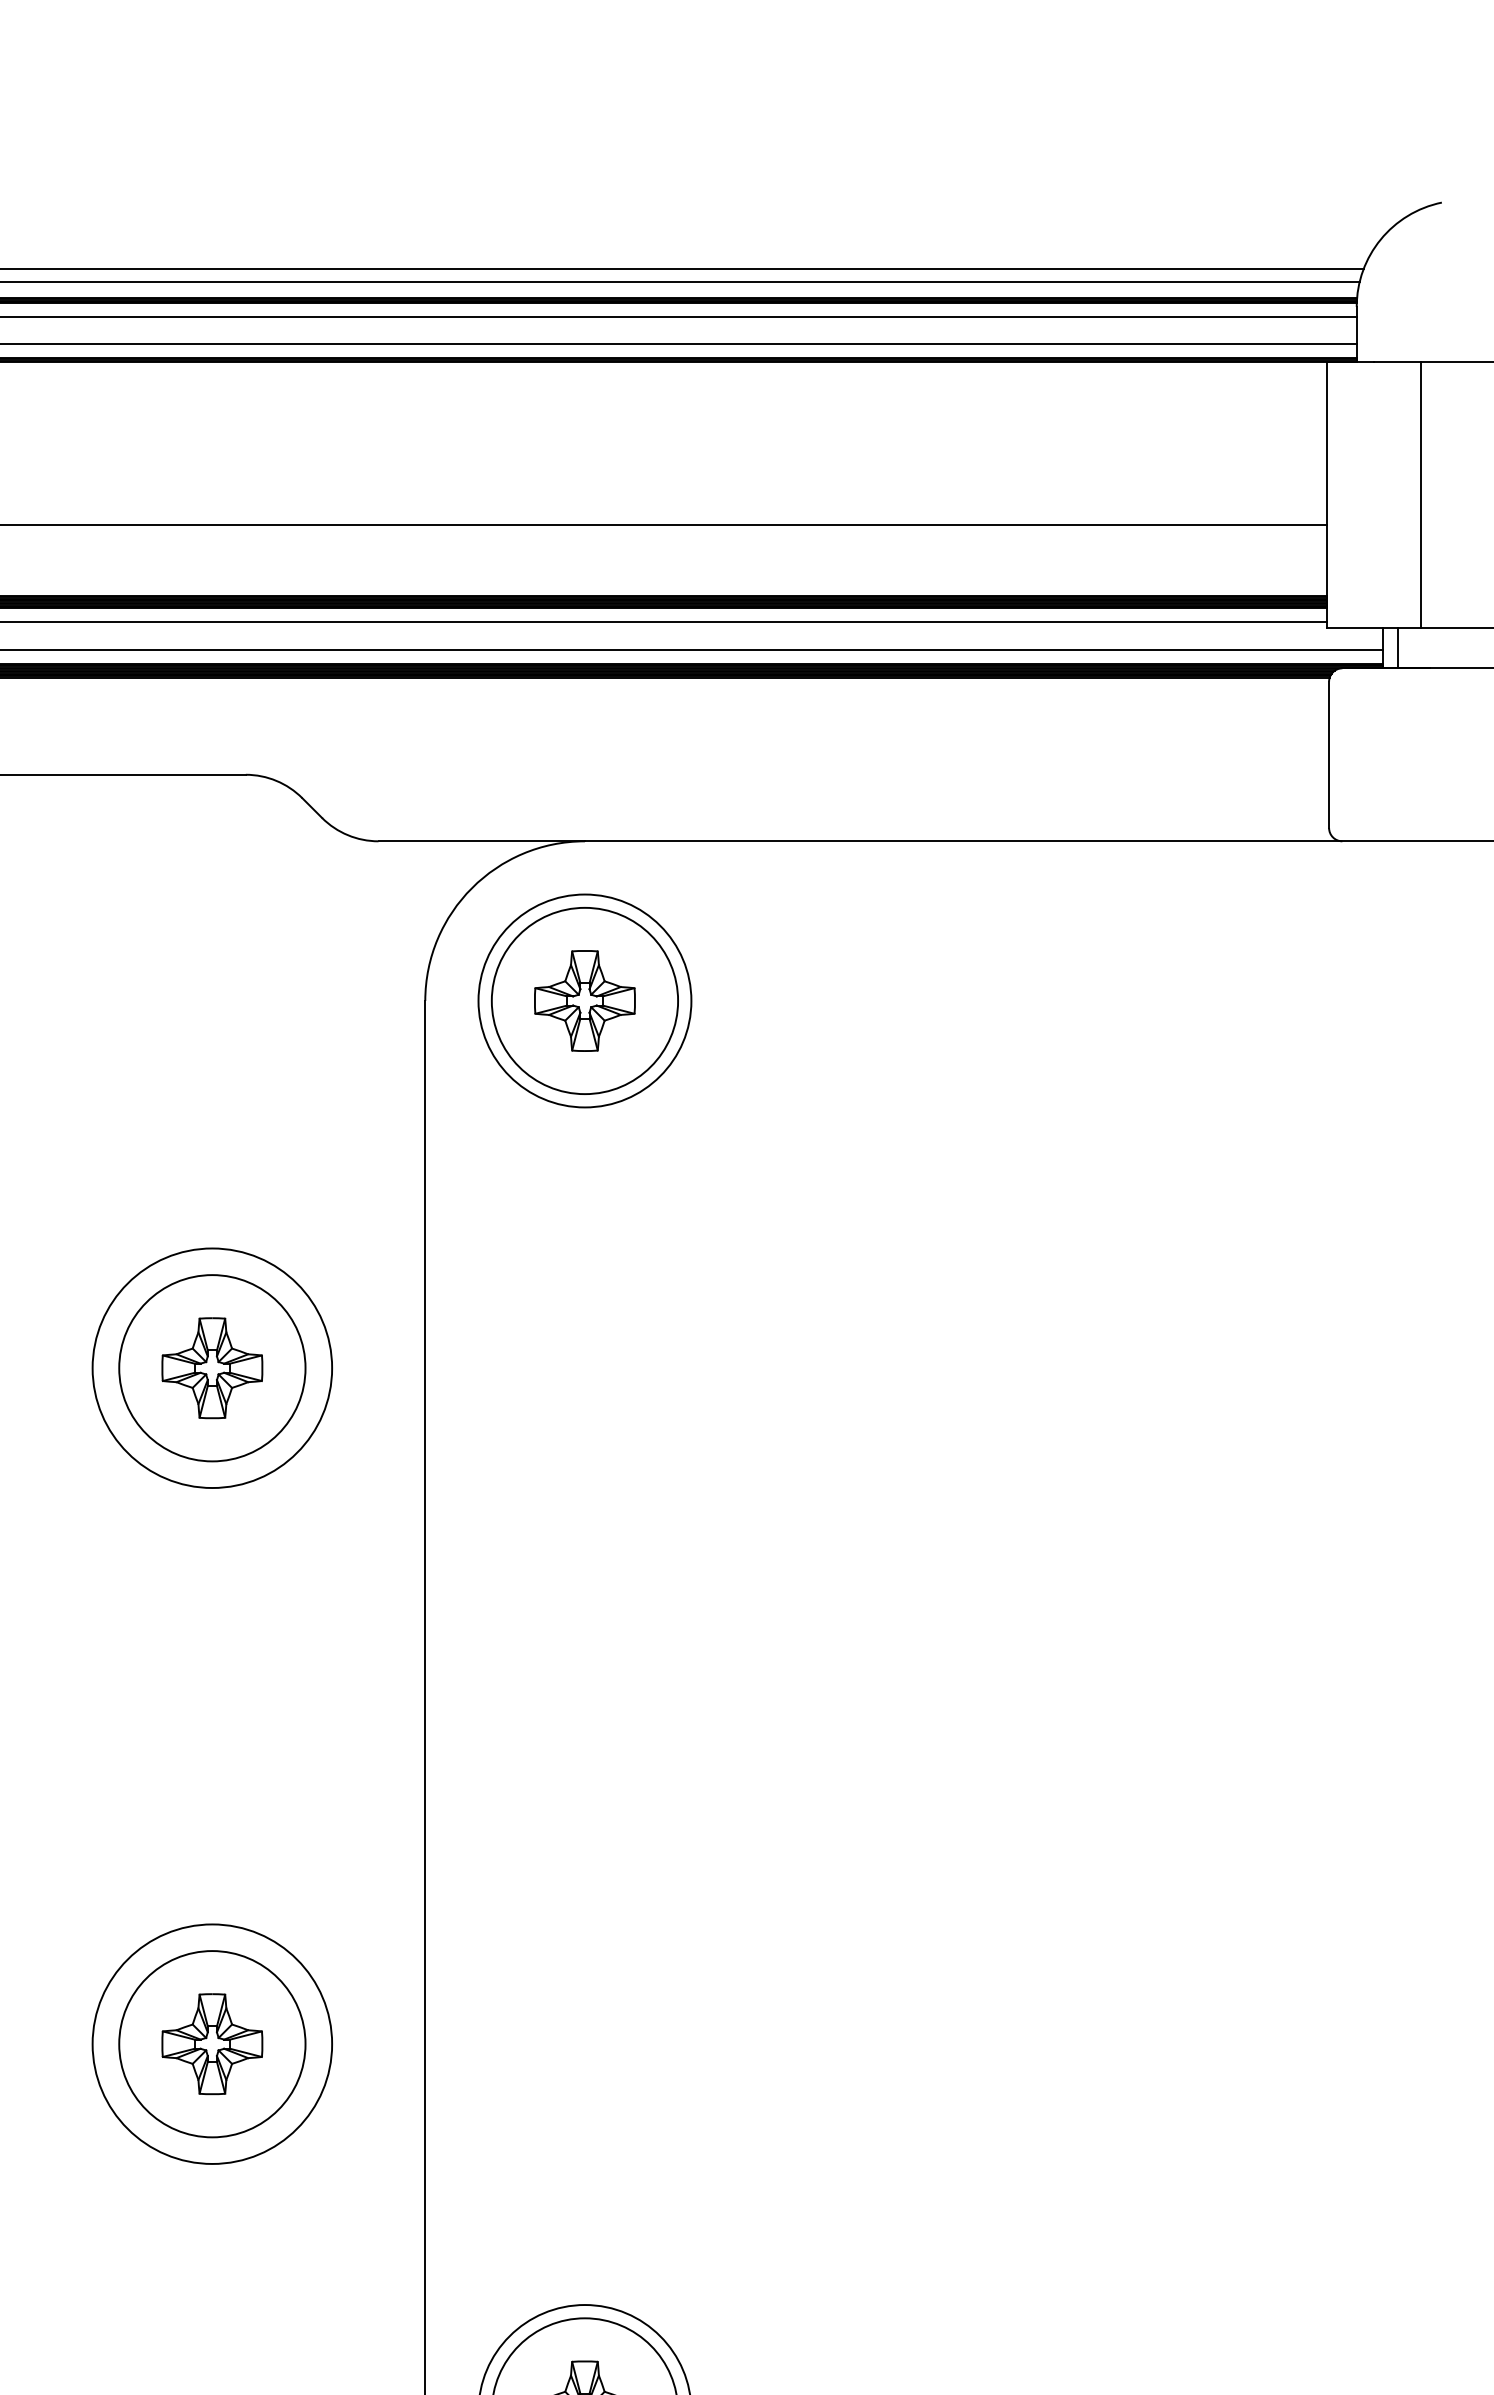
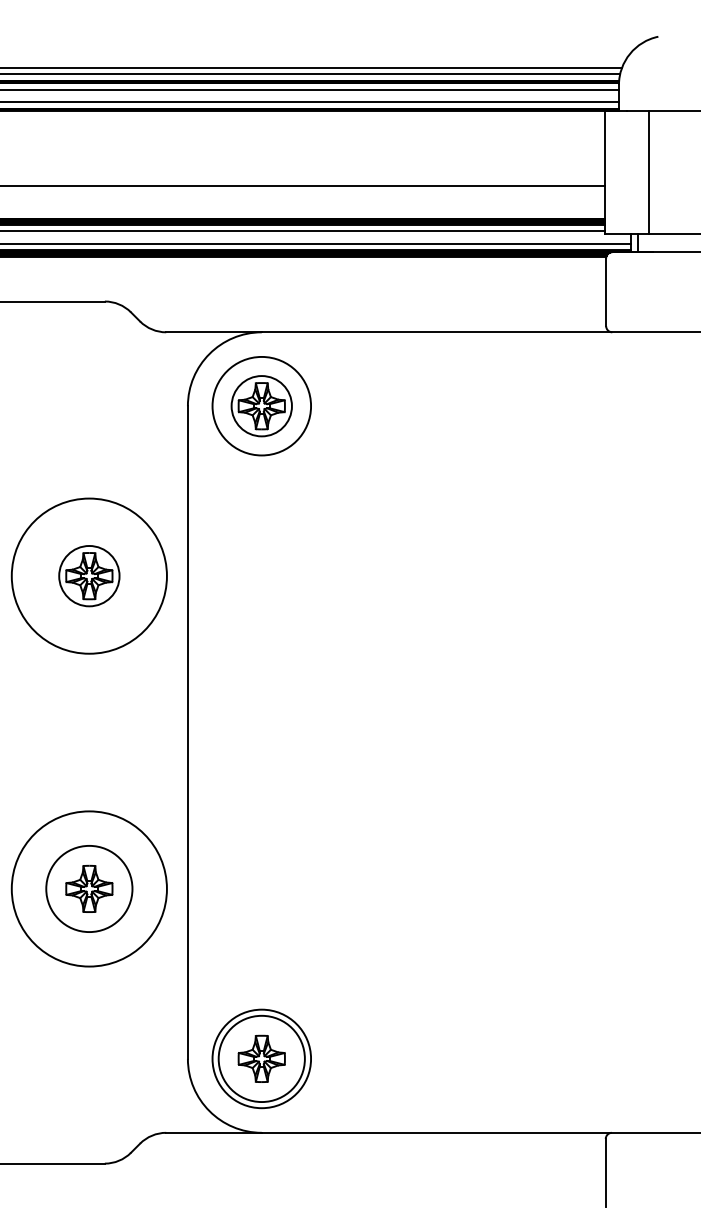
circle: (584, 1001) -> (261, 406), size x0.7
circle: (210, 1366) -> (88, 575), size x1.4
circle: (212, 1368) -> (89, 576), size x0.7
circle: (210, 2043) -> (88, 888), size x1.4

